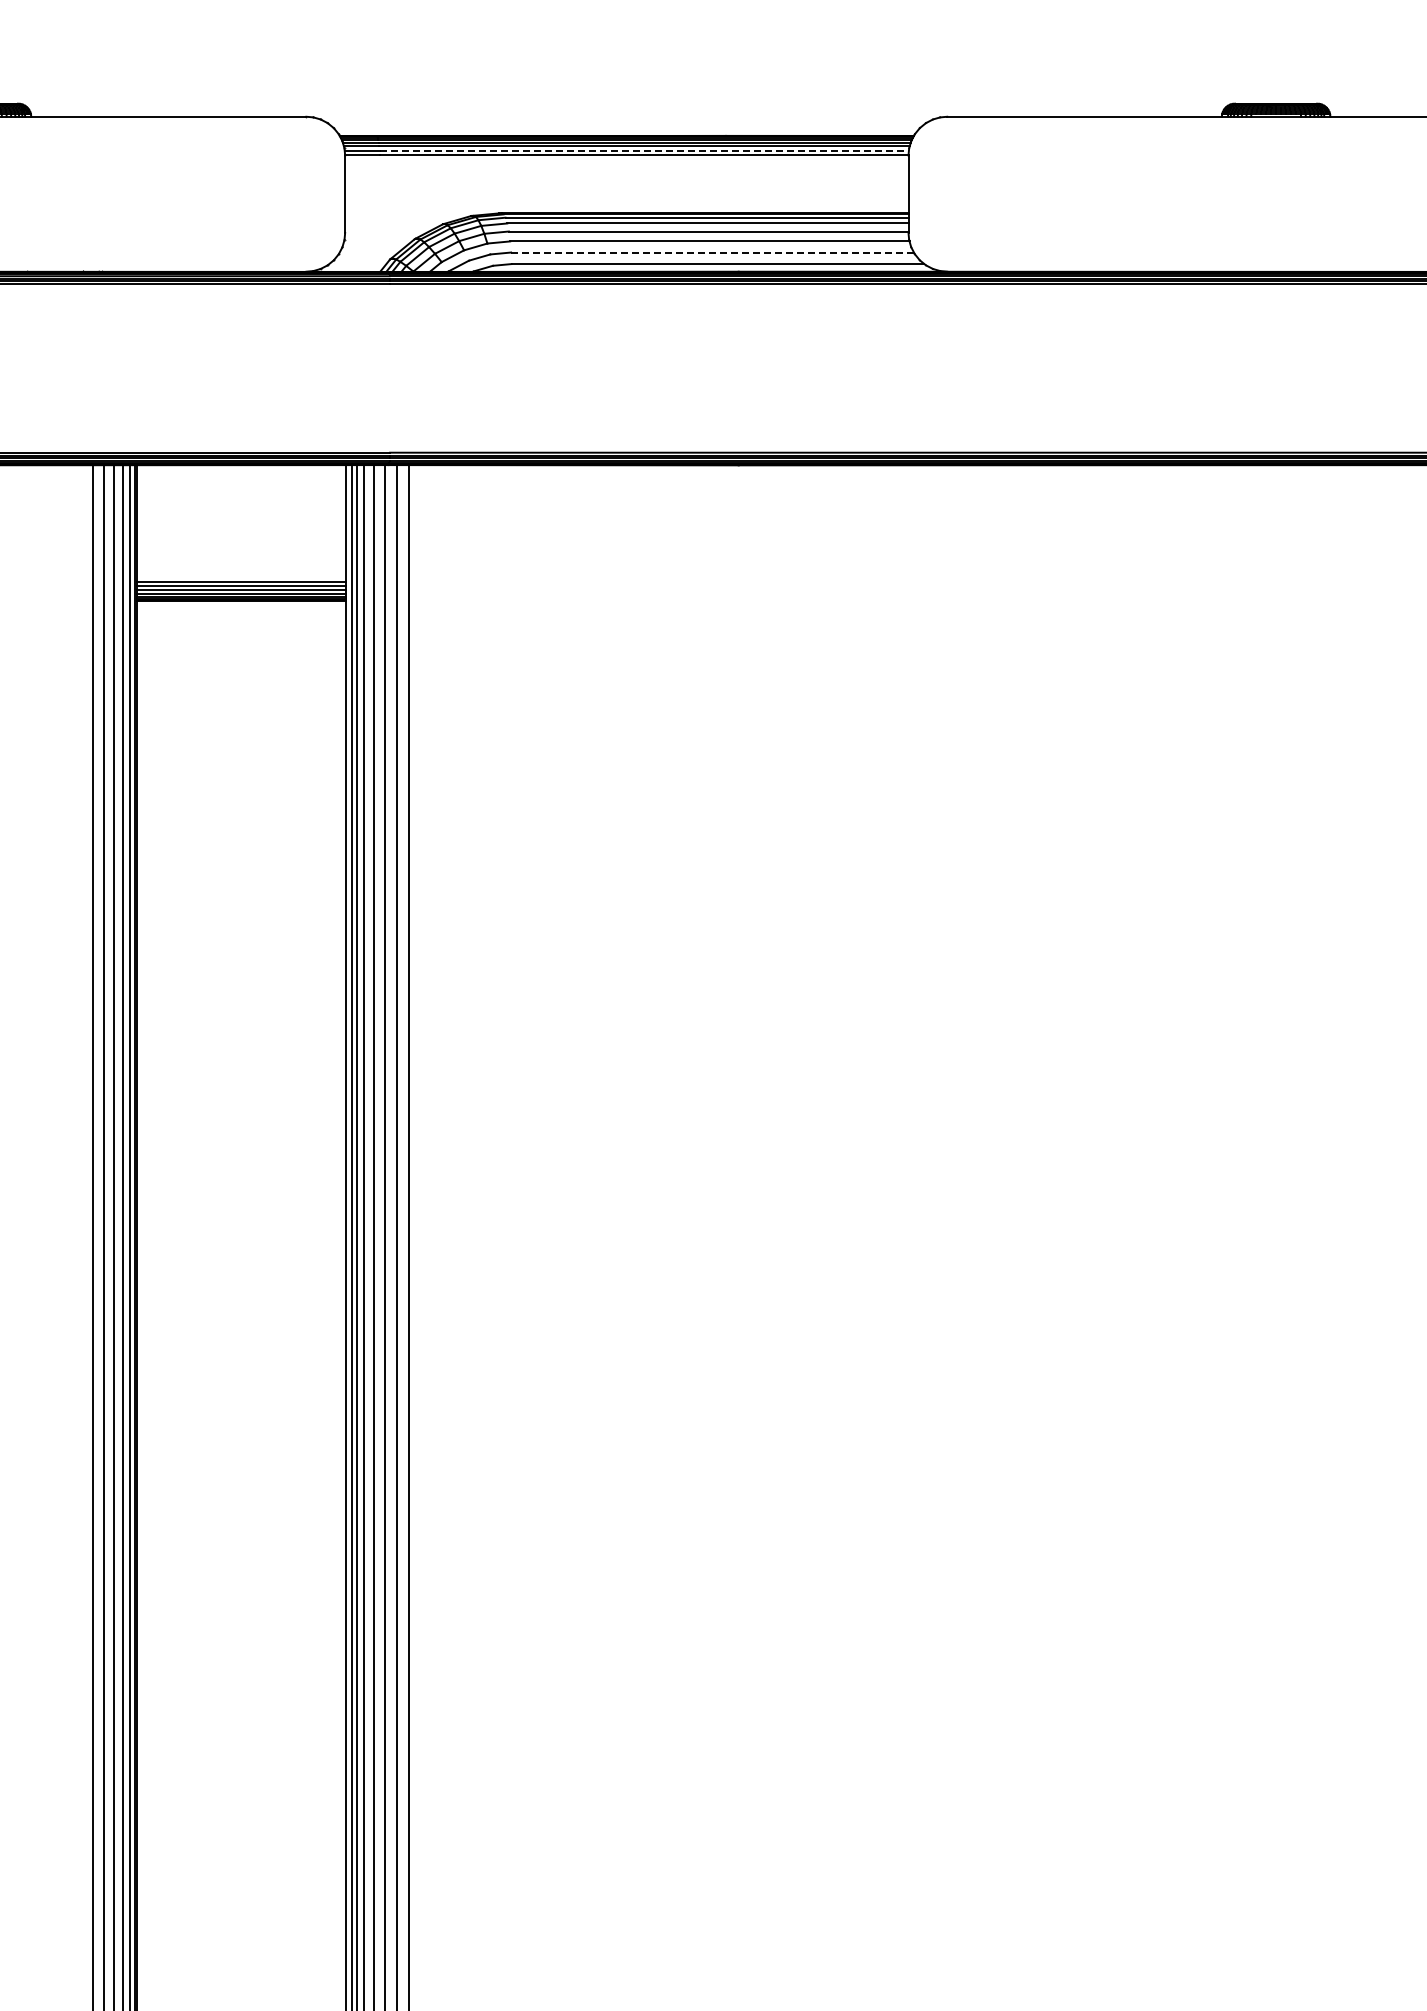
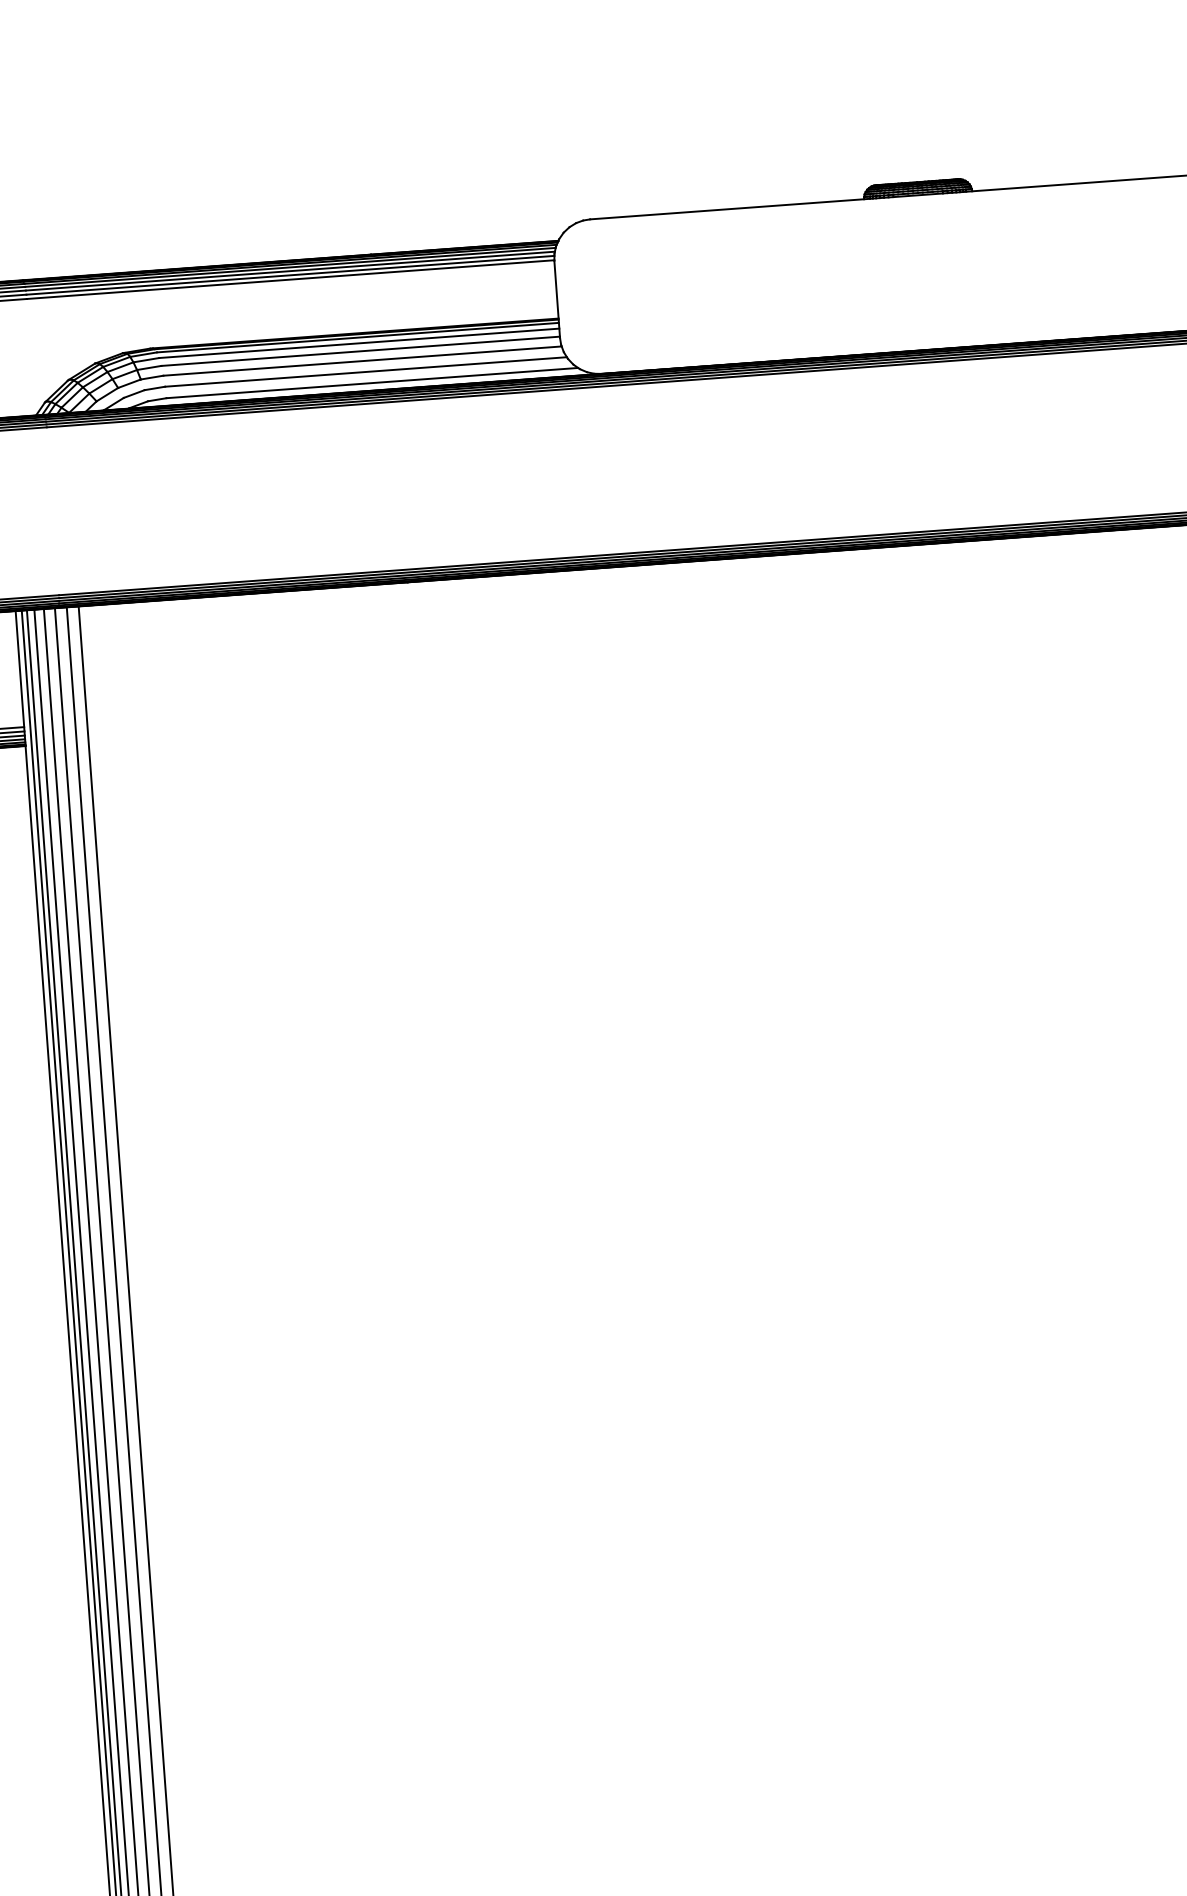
line: (644, 150) -> (290, 275), dashed -> solid
line: (712, 252) -> (365, 371), dashed -> solid

